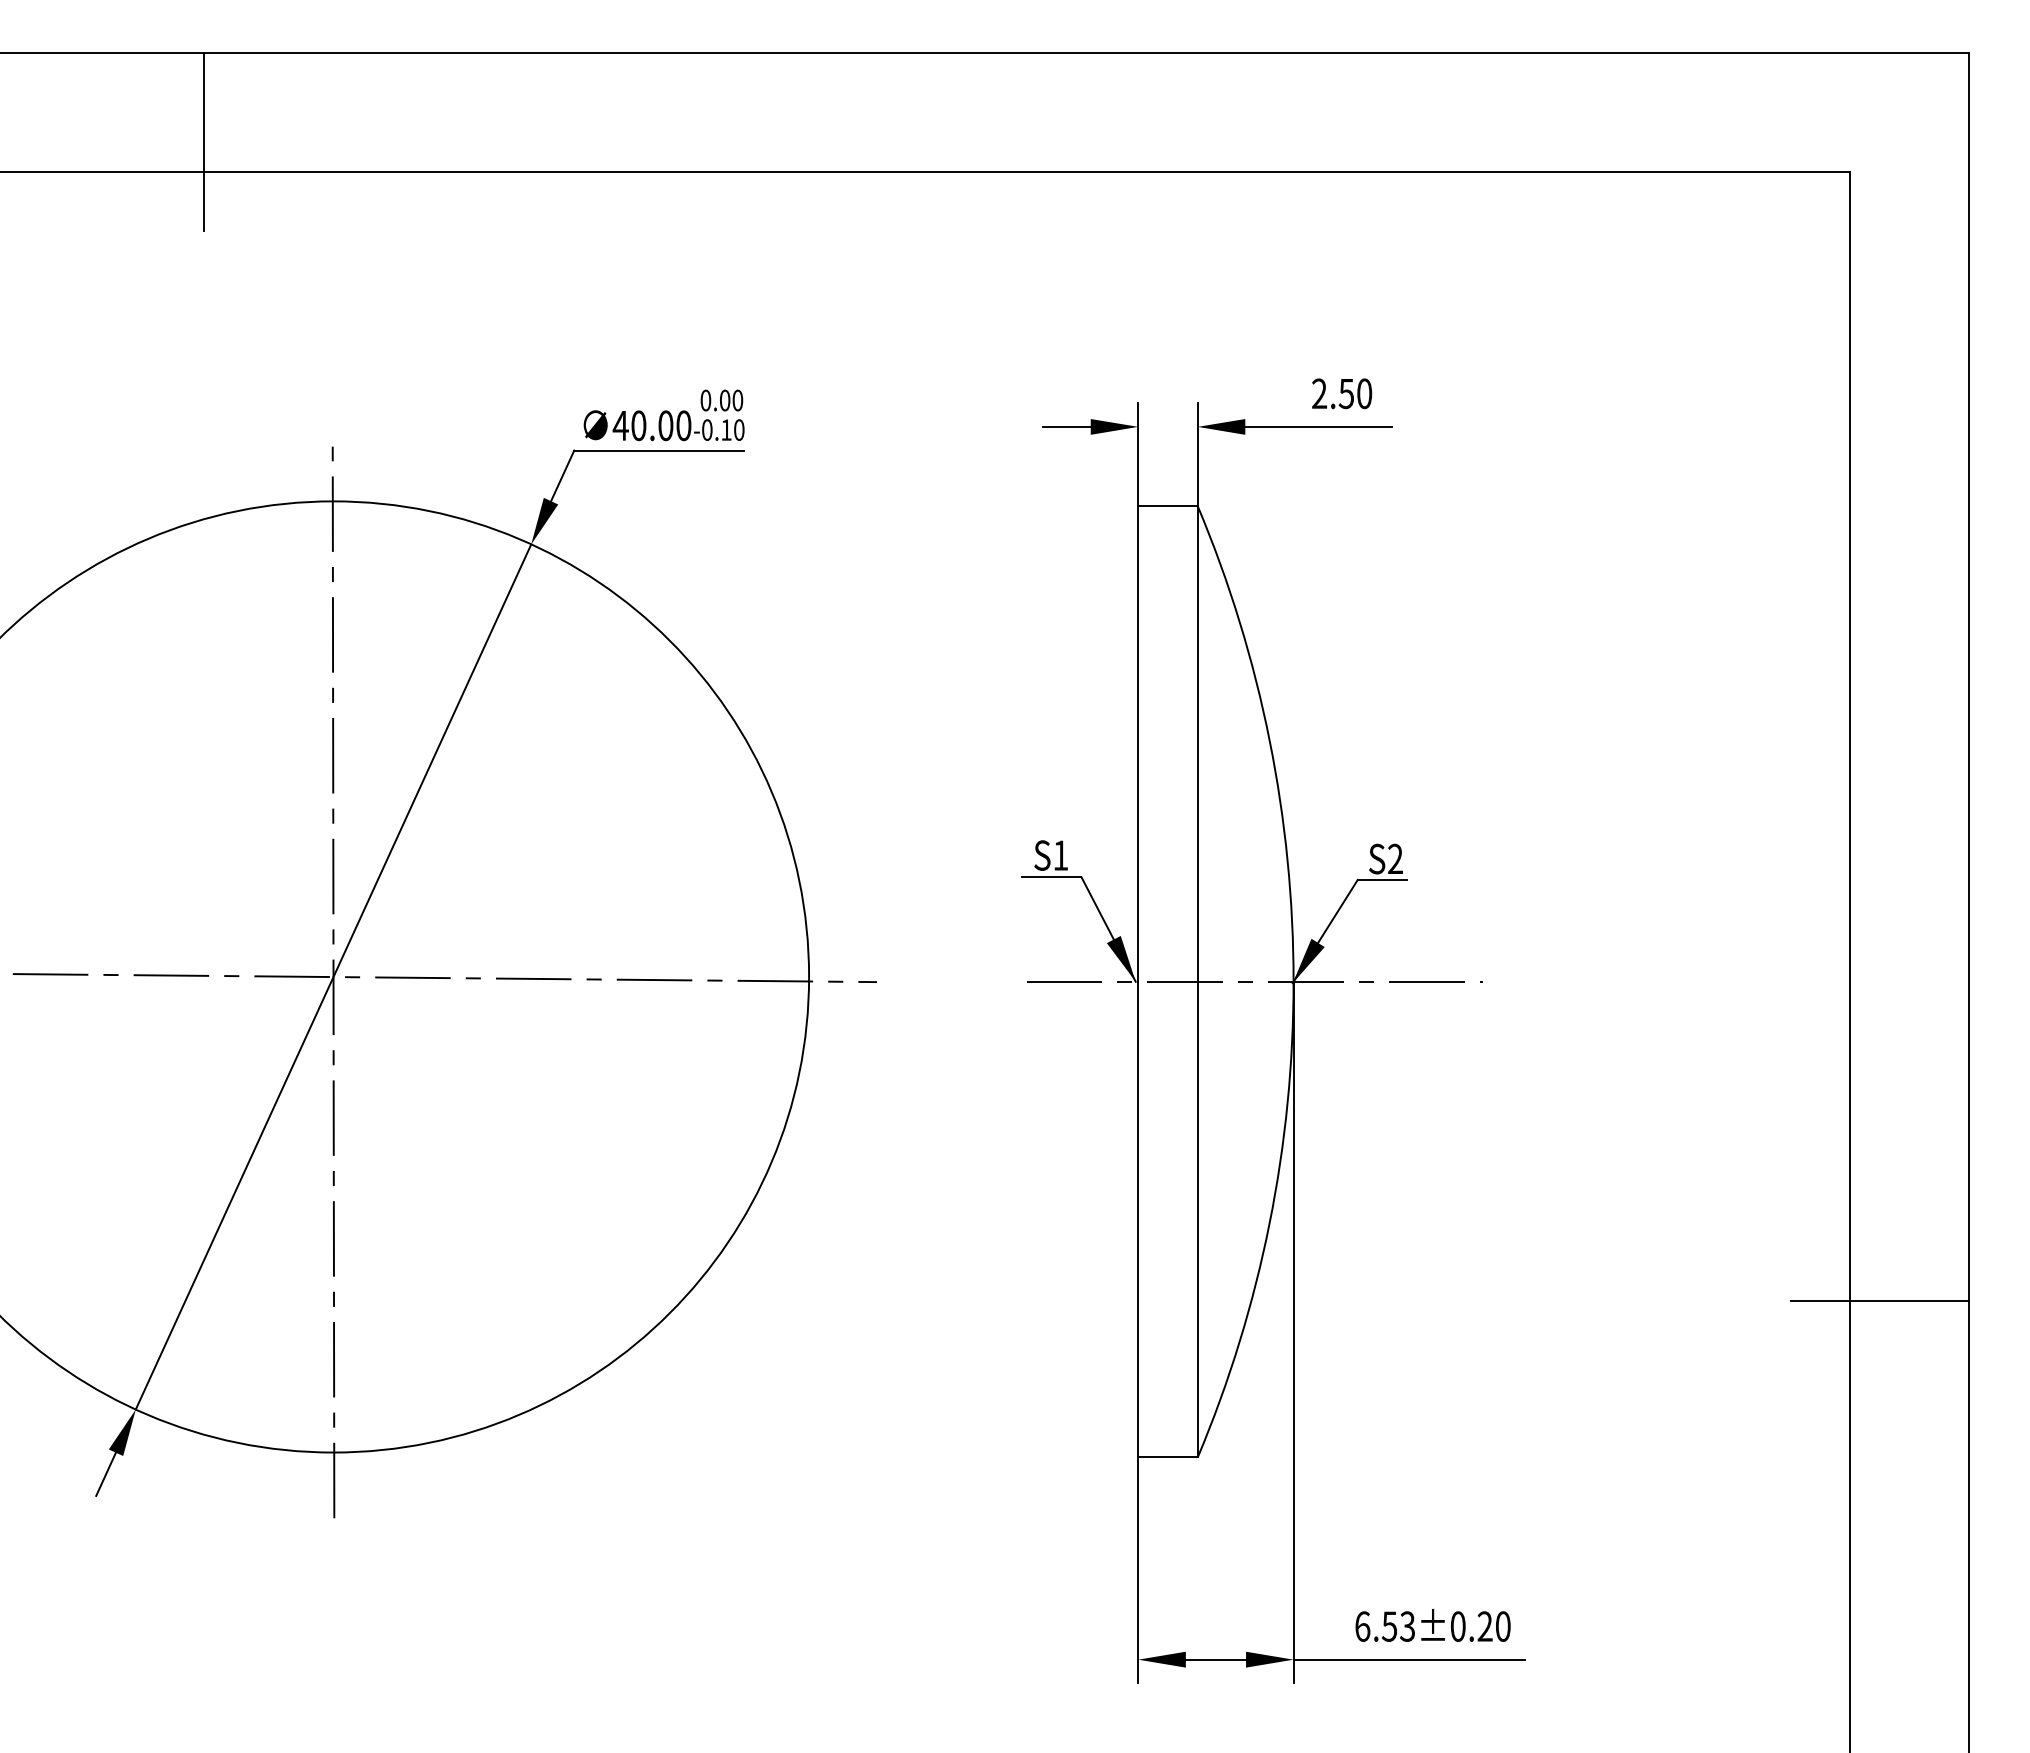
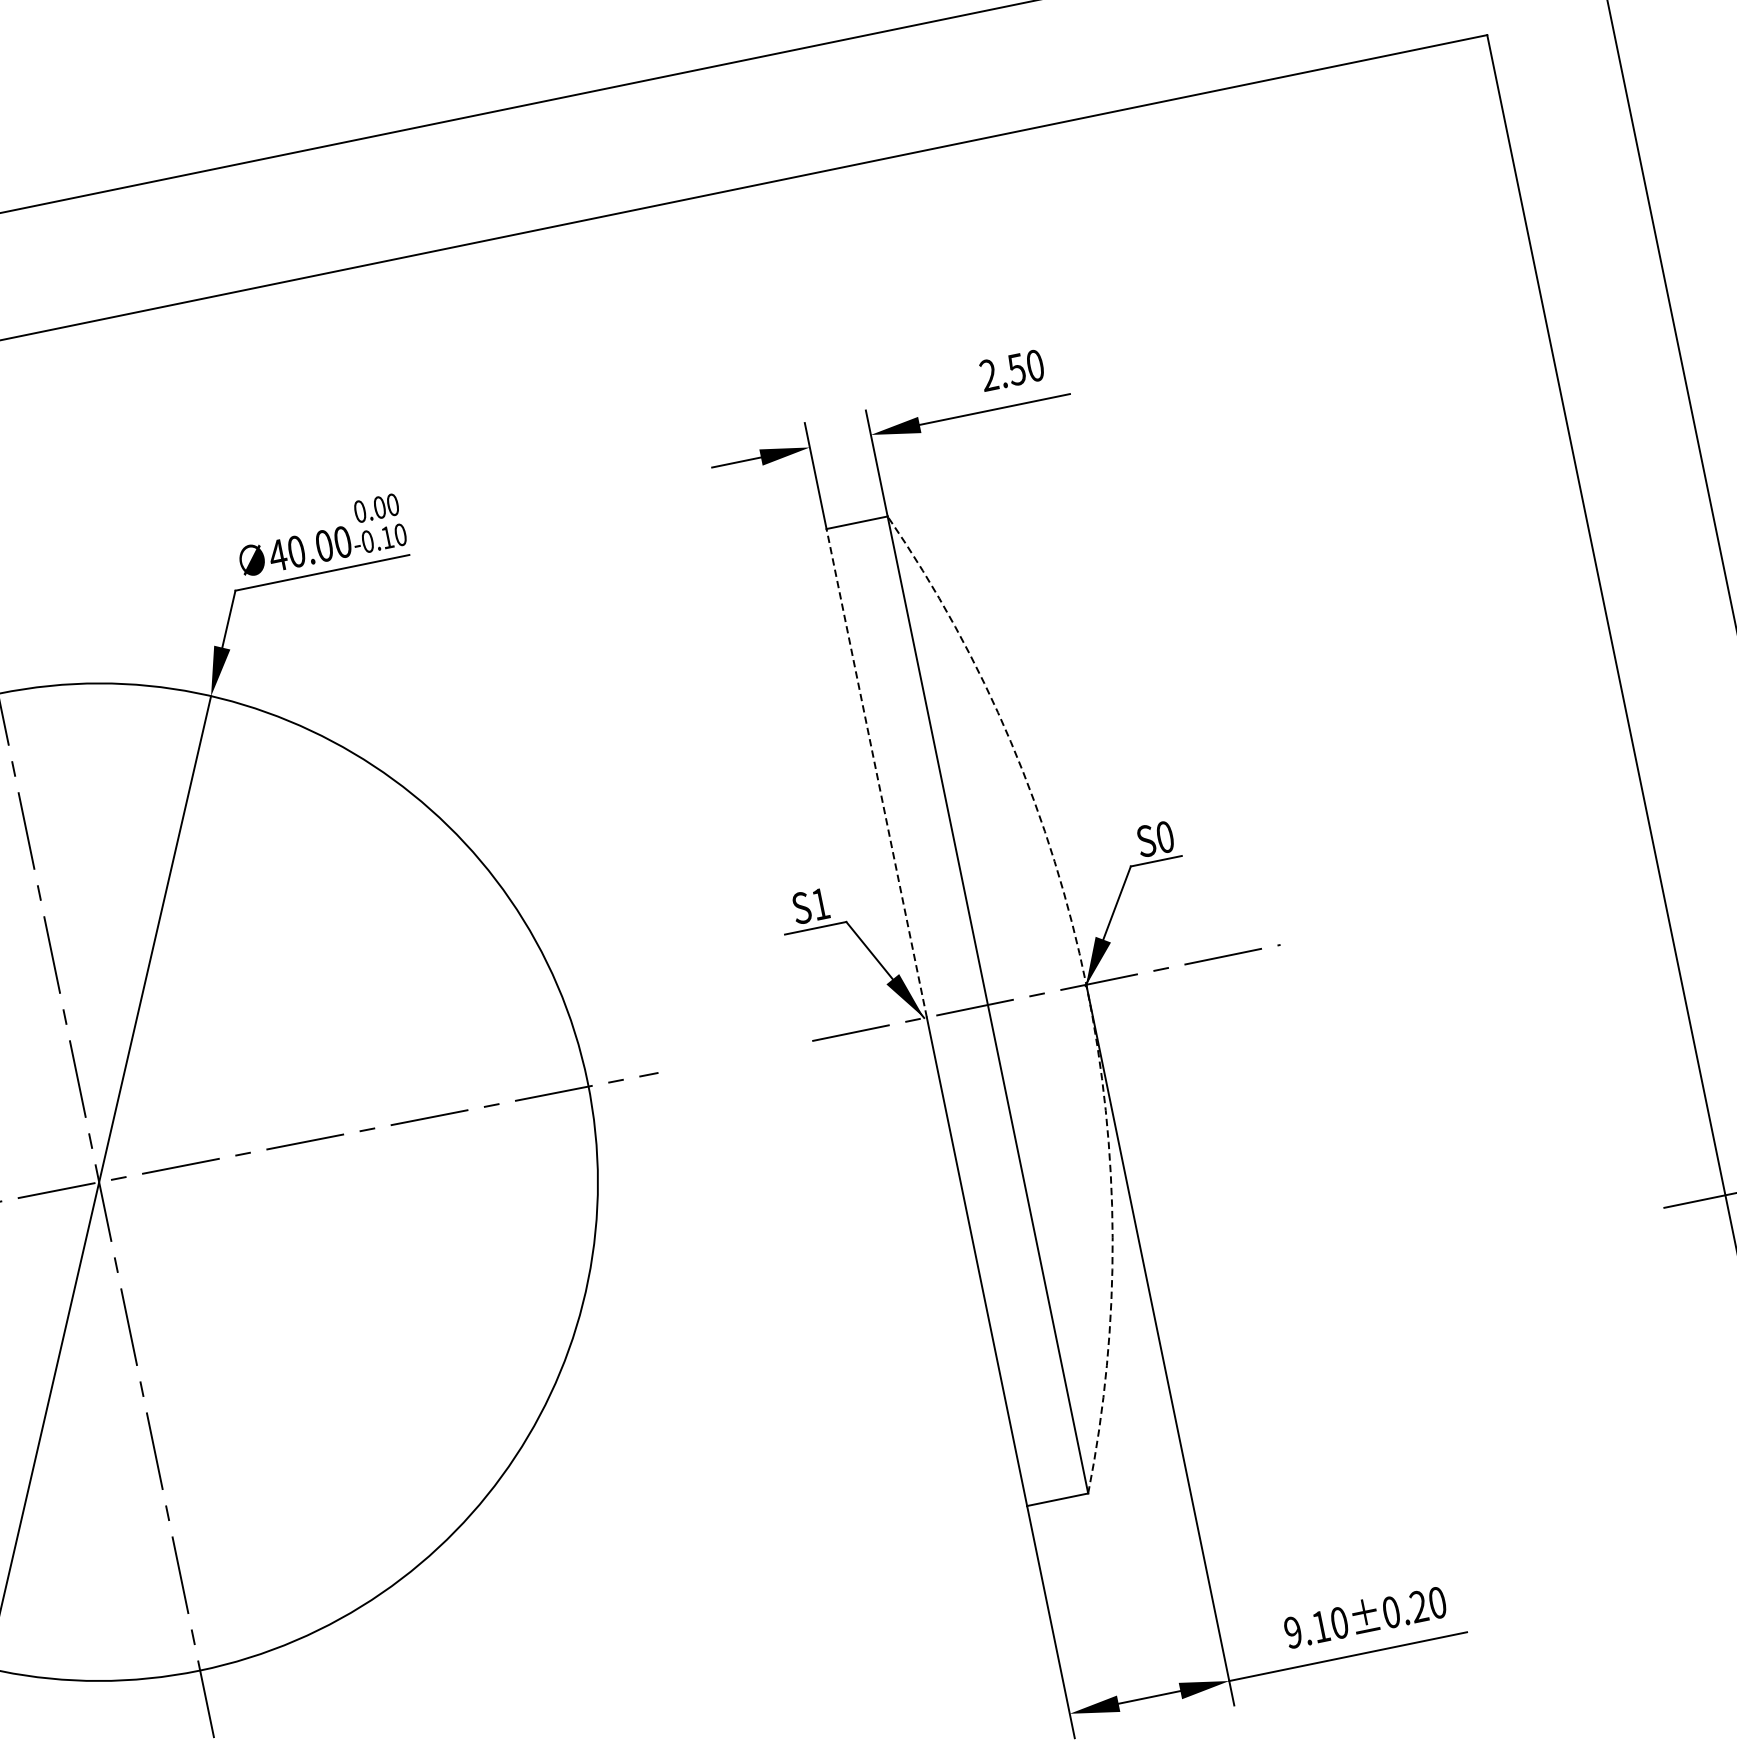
line: (1138, 744) -> (877, 773), solid -> dashed
text: (1395, 858) -> (1165, 836), S2 -> S0
arc: (1293, 981) -> (1086, 984), solid -> dashed
text: (1385, 1626) -> (1316, 1627), 6.53±0.20 -> 9.10±0.20

